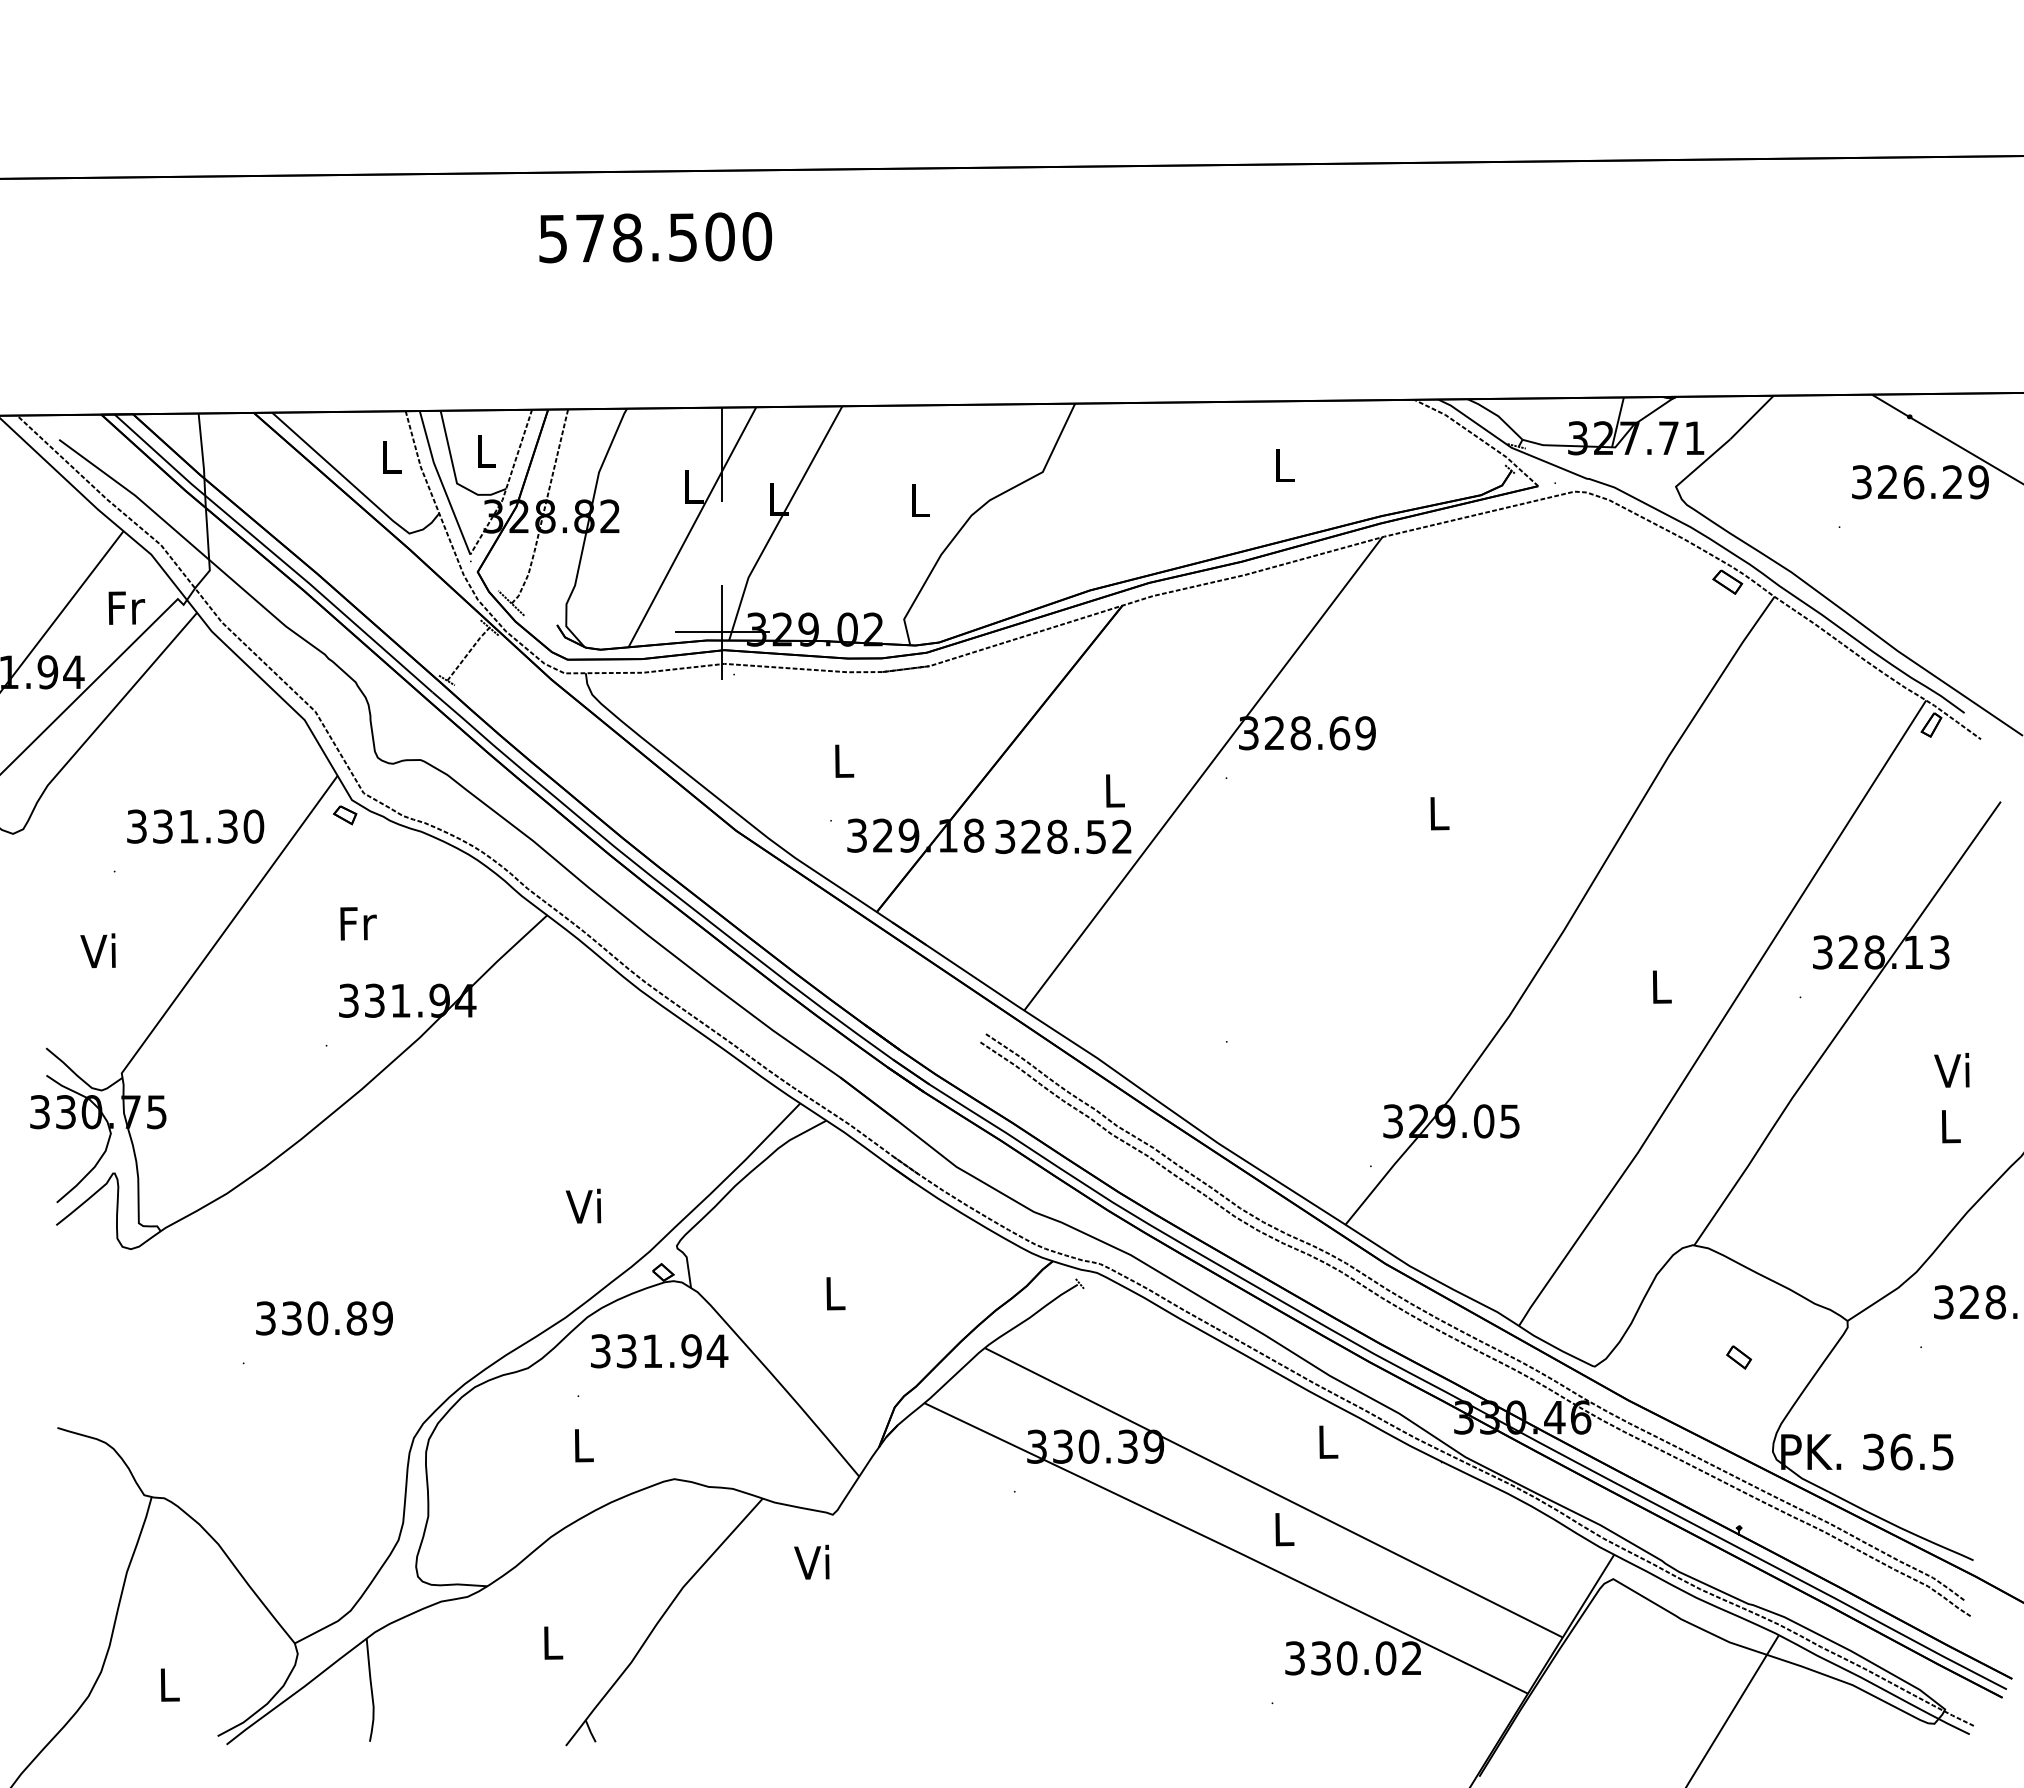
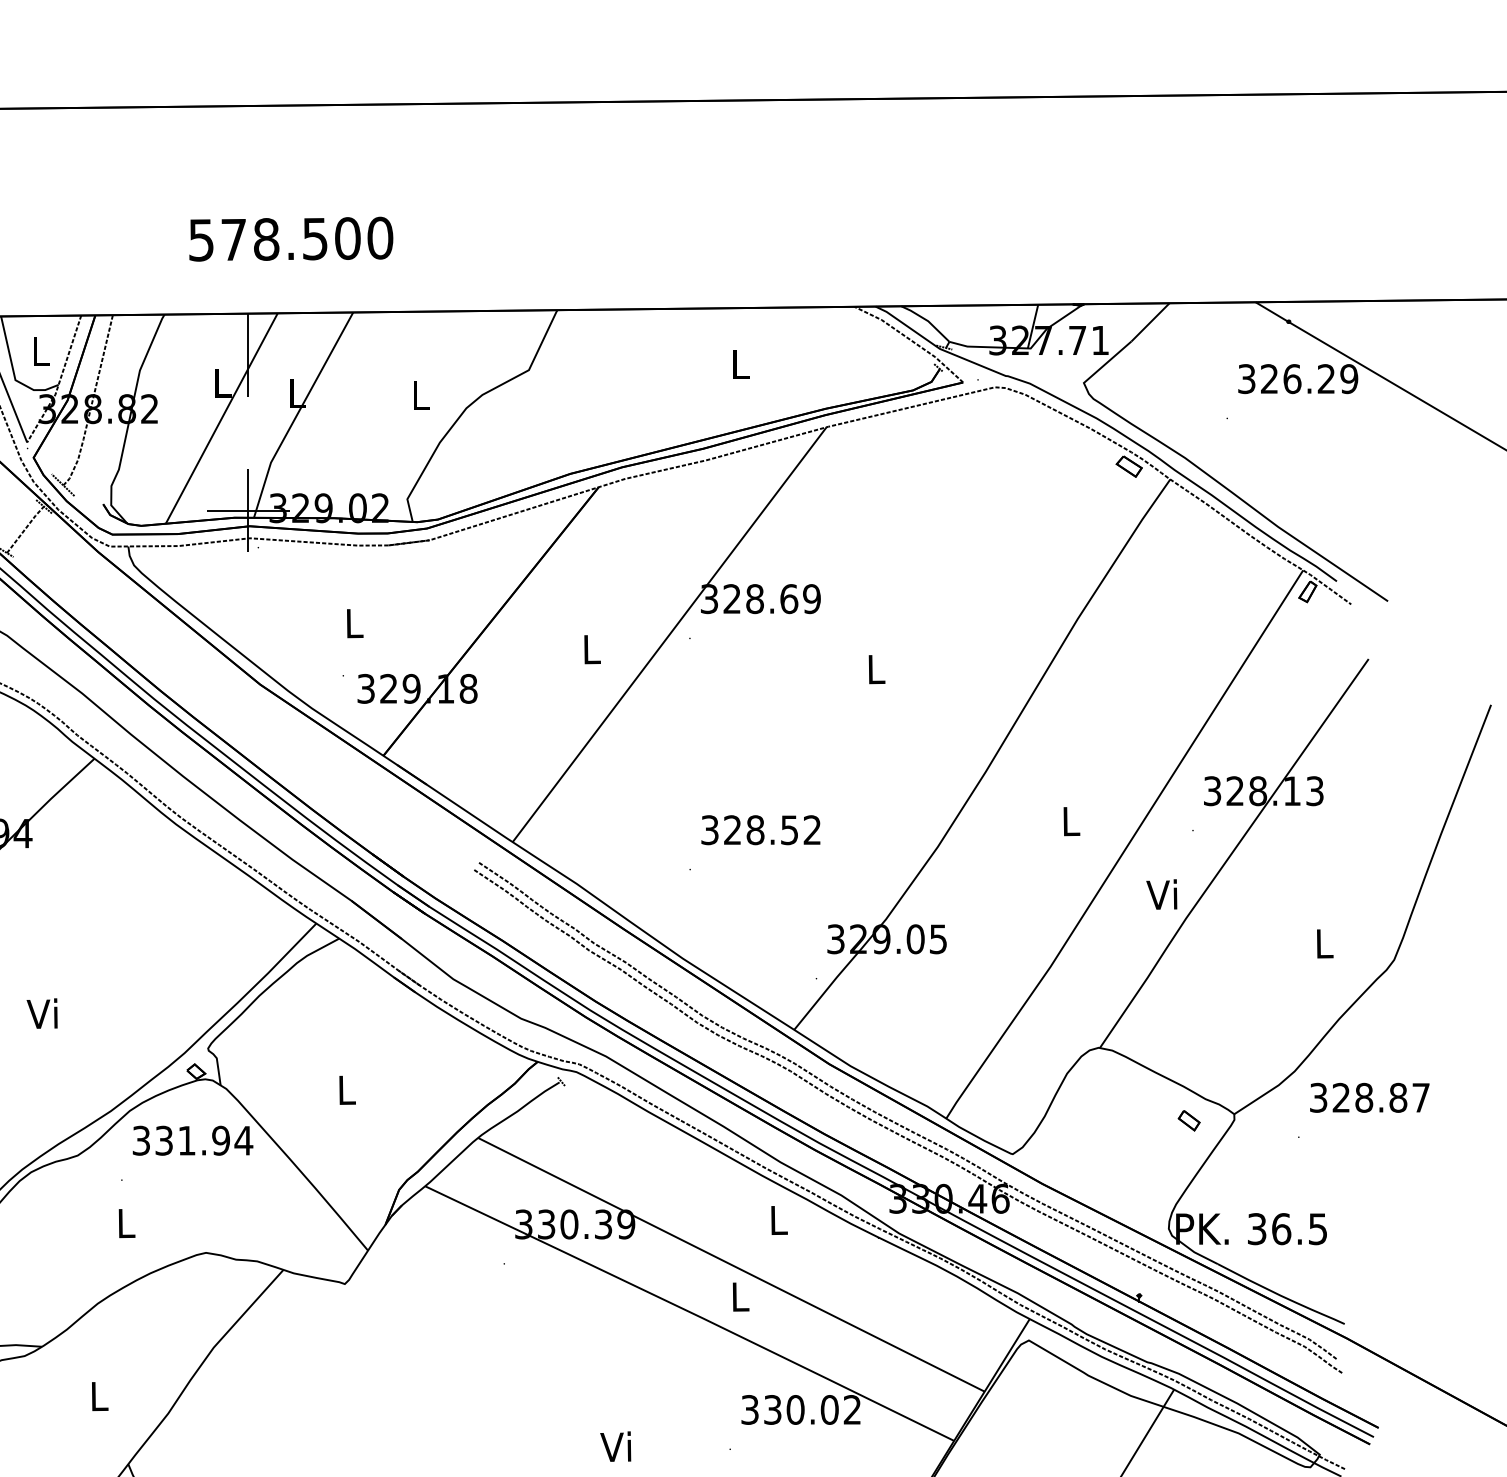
text: (655, 237) -> (291, 239), moved
text: (1063, 836) -> (760, 829), moved
text: (1951, 1070) -> (1161, 894), moved
text: (583, 1205) -> (42, 1013), moved
part: (1738, 1357) -> (1188, 1120), moved
text: (811, 1561) -> (615, 1445), moved

